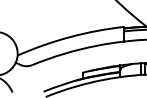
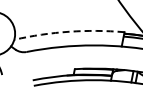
arc: (69, 37) -> (68, 32), solid -> dashed

